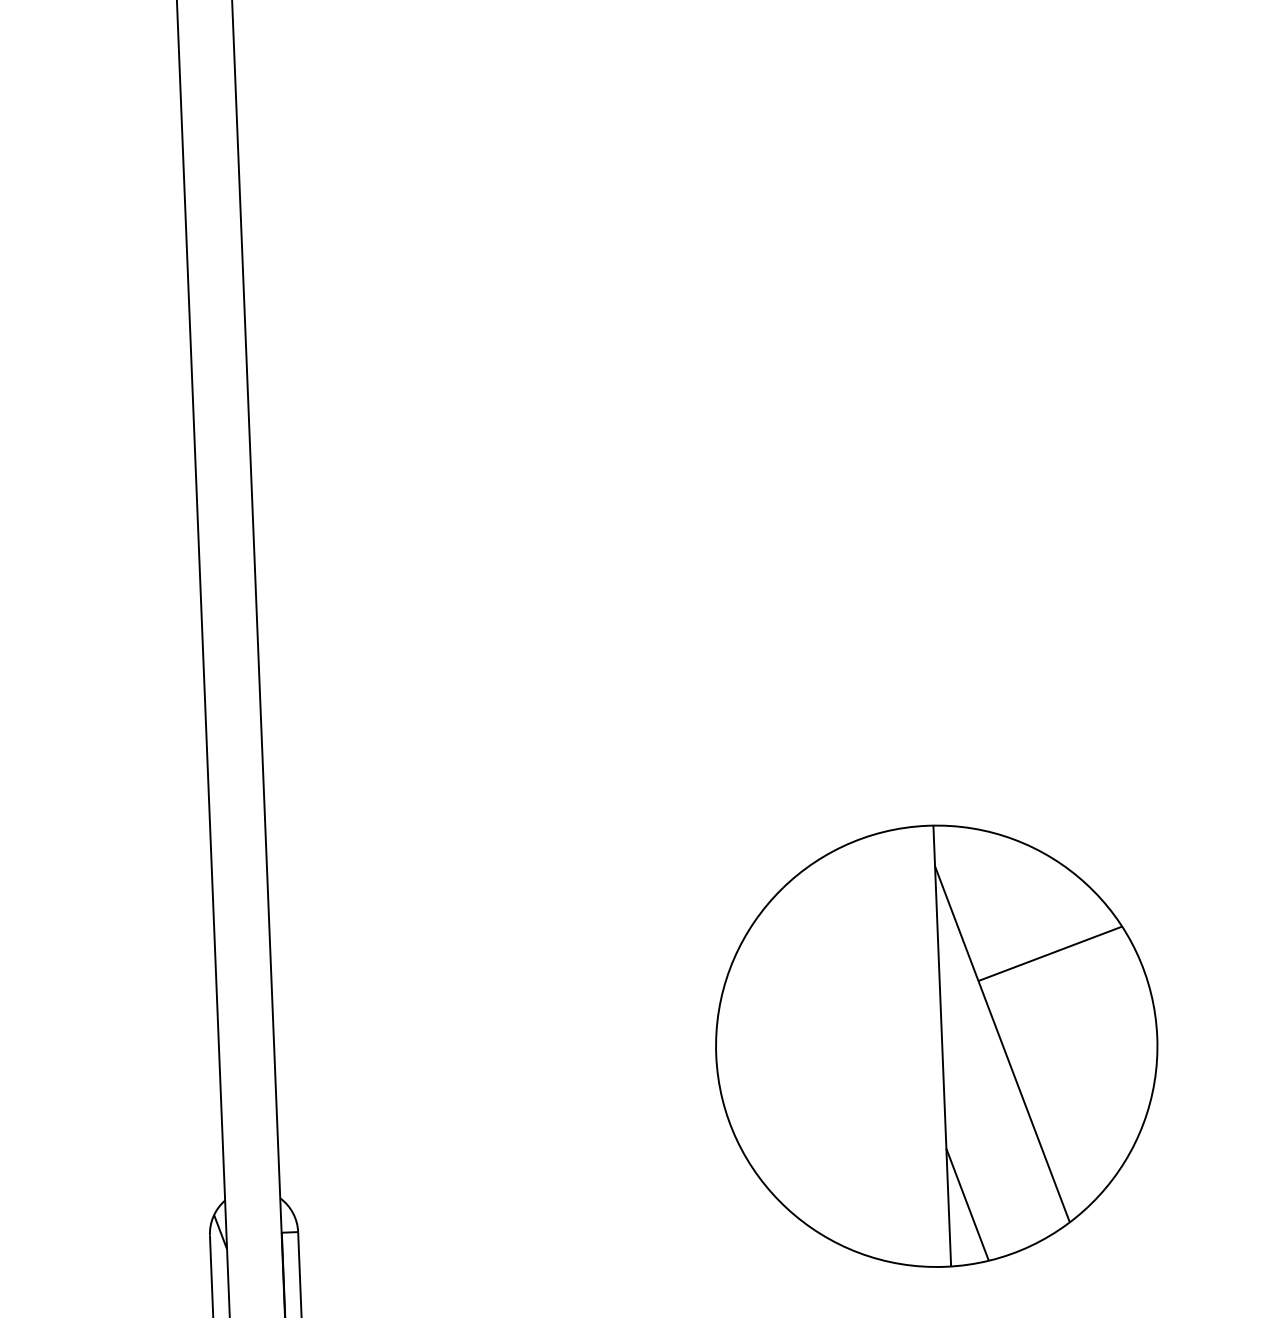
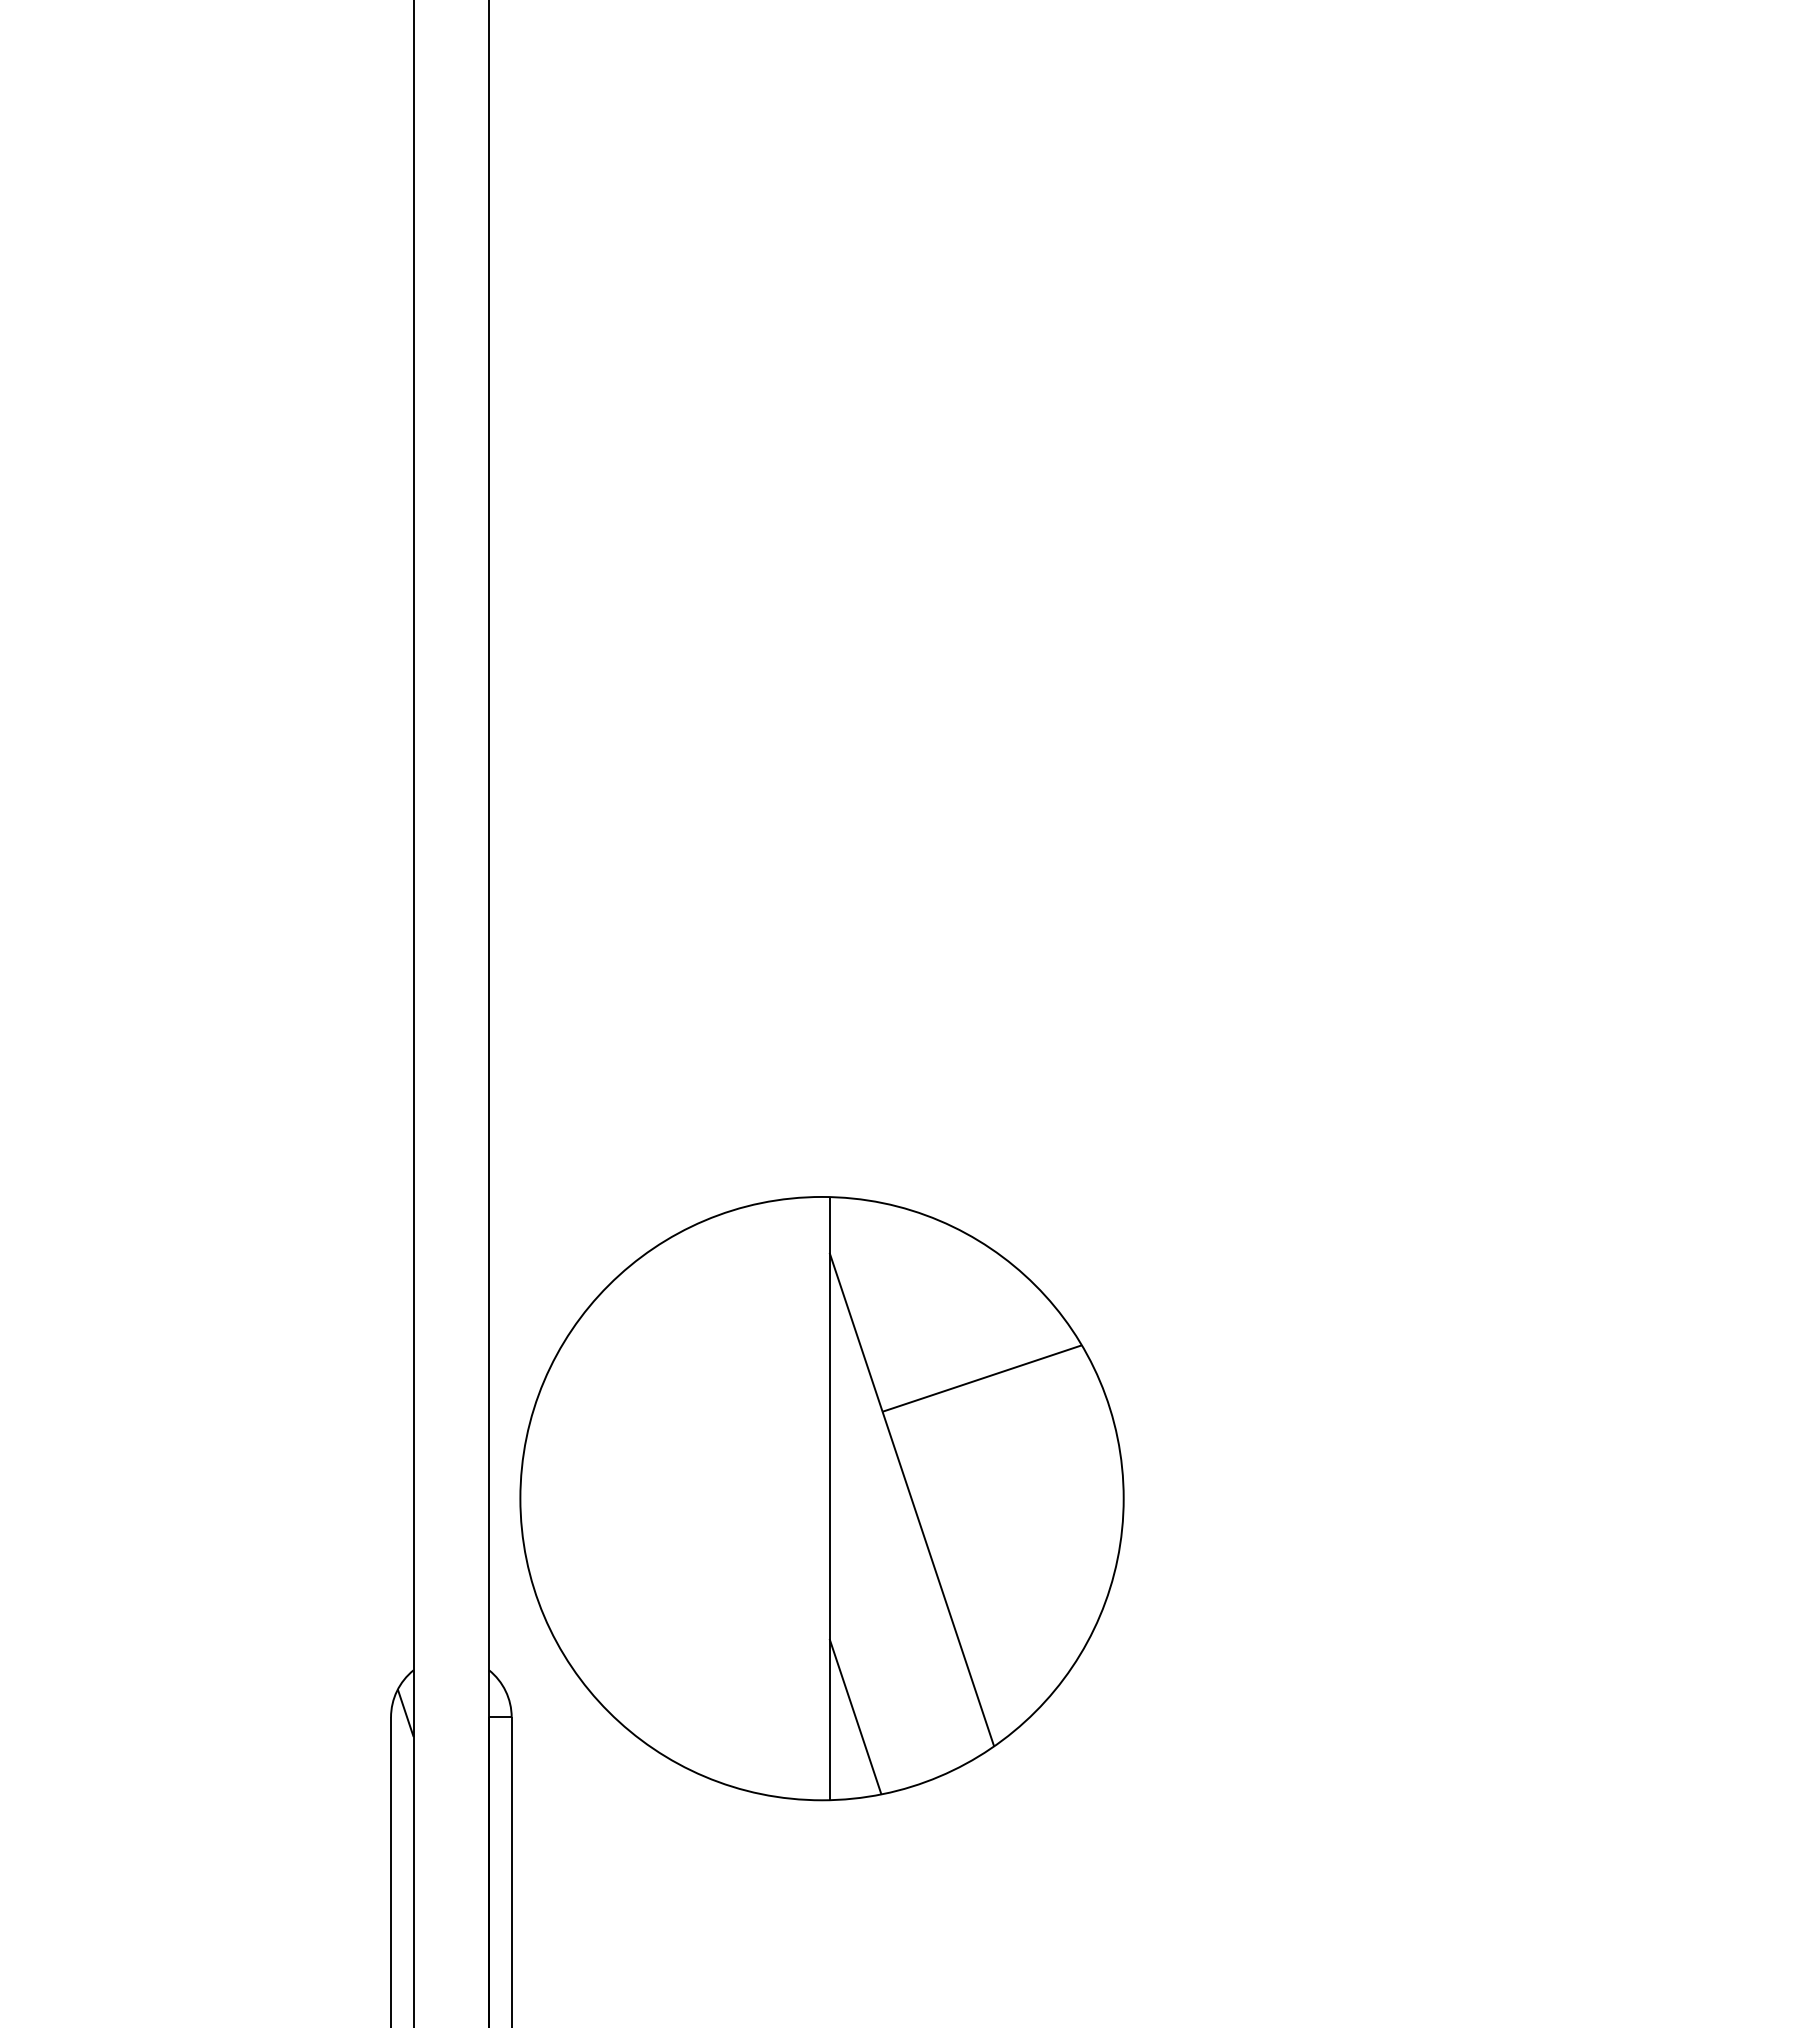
part: (936, 1046) -> (821, 1498), moved

